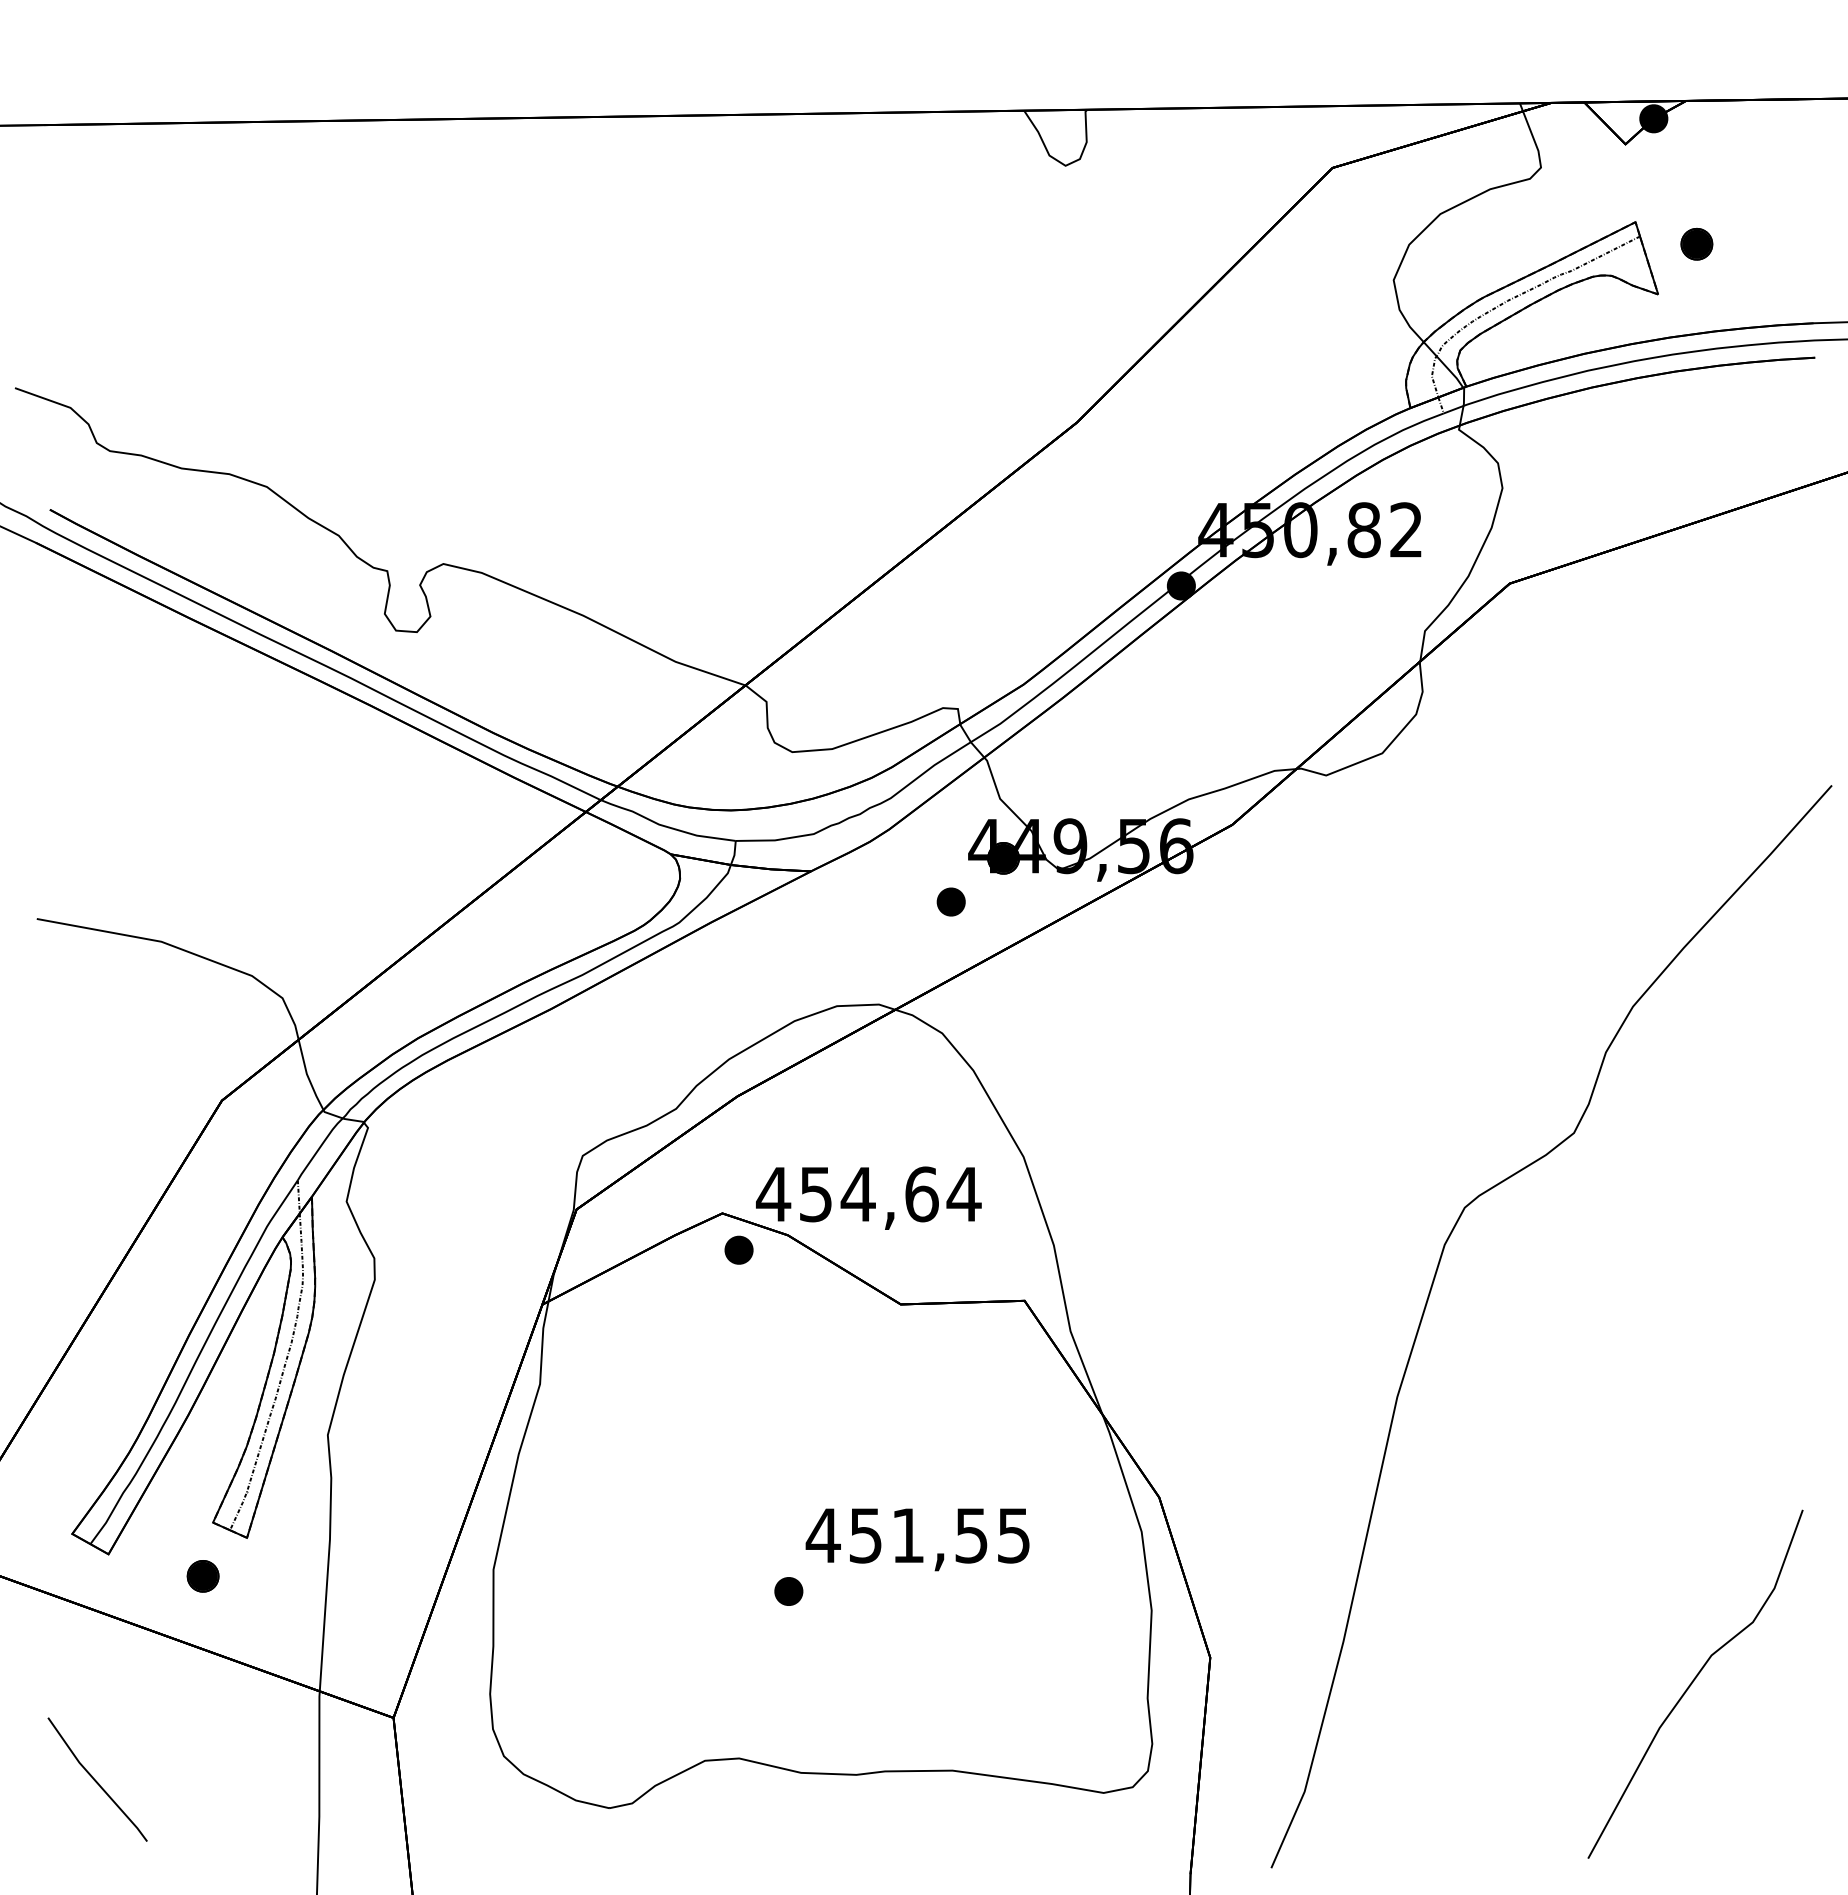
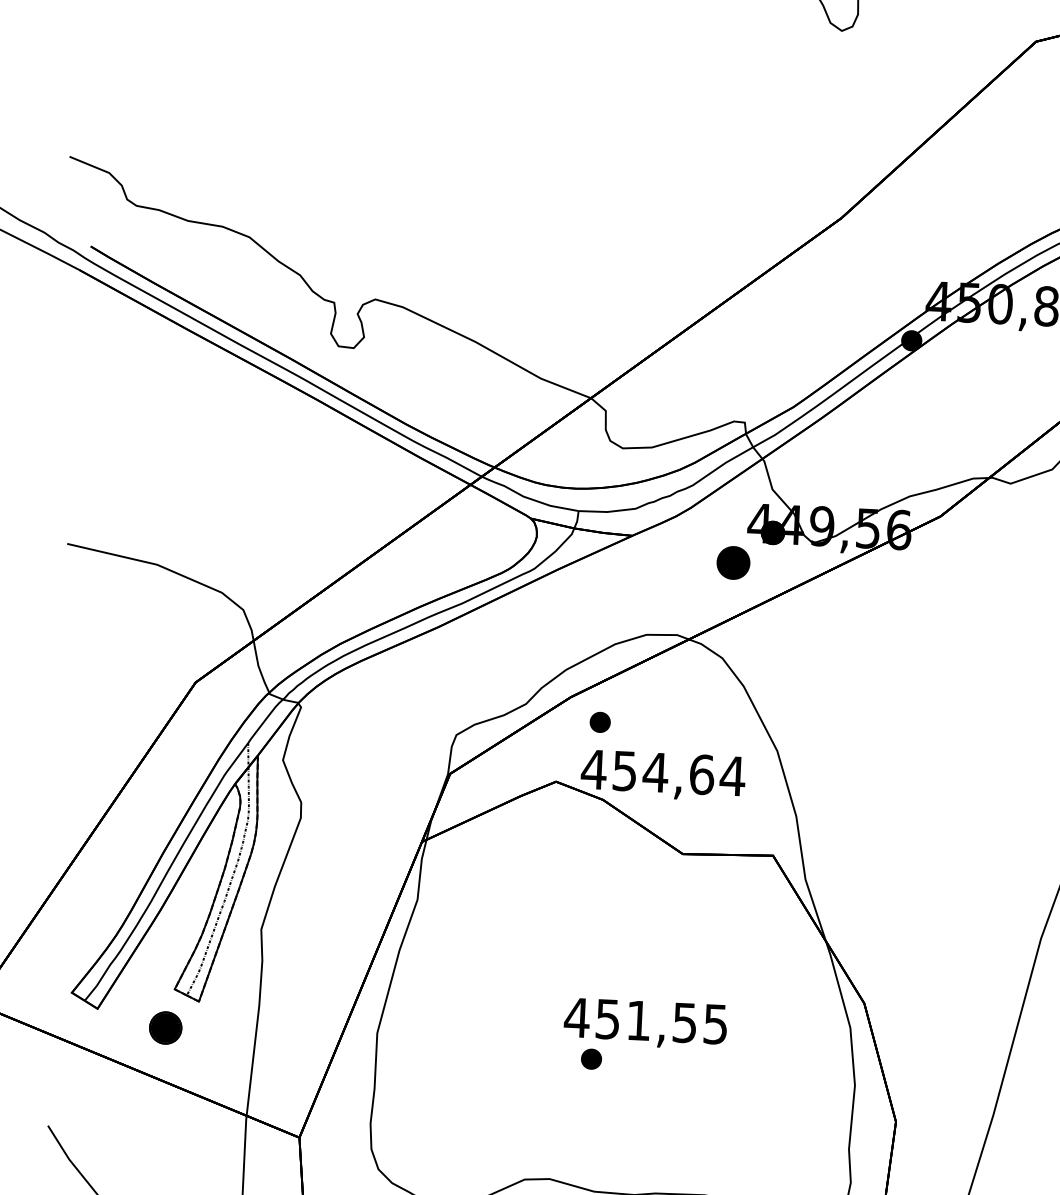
part: (950, 901) -> (732, 562), size x1.6
part: (738, 1249) -> (599, 721), moved
text: (917, 1539) -> (645, 1023), moved
part: (202, 1576) -> (165, 1028), size x1.4

